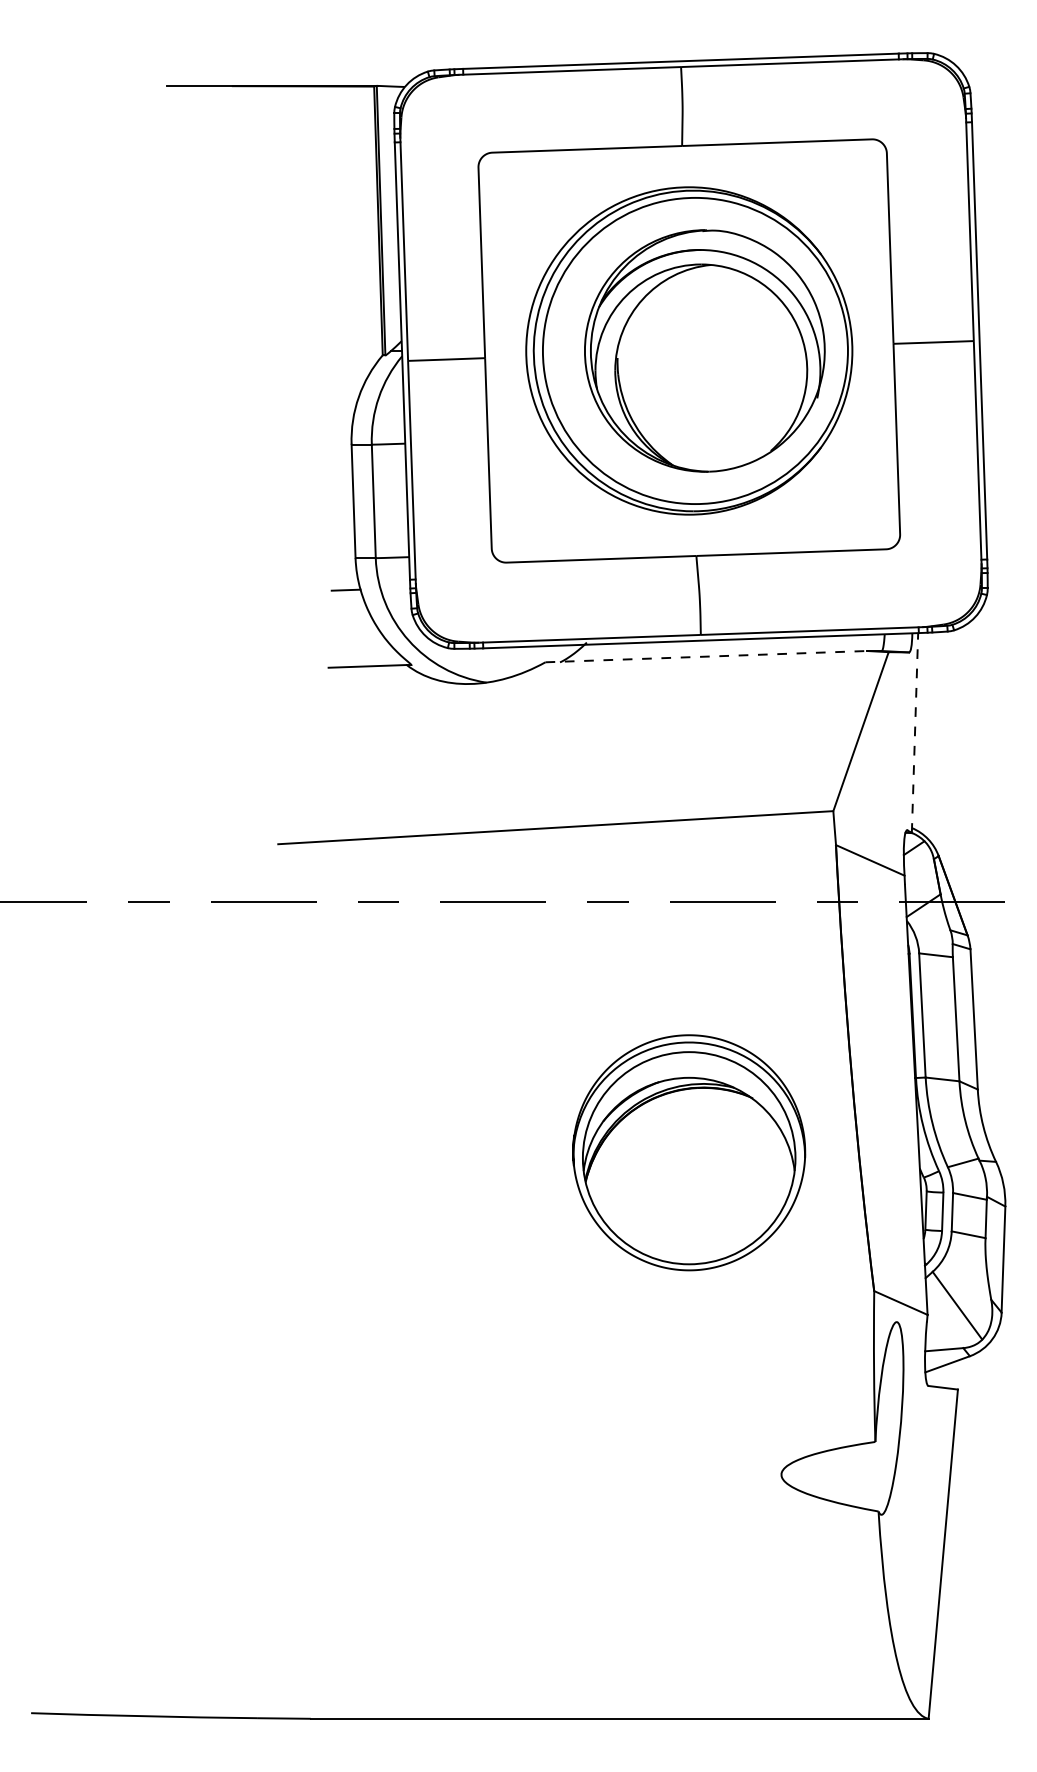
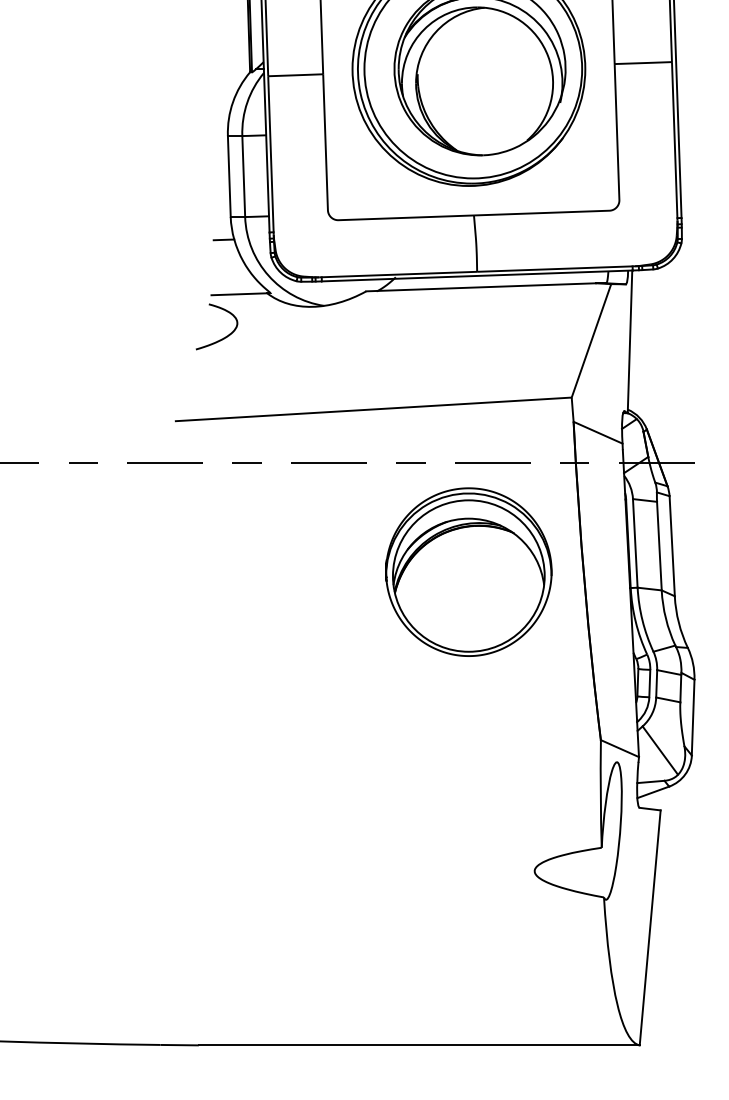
line: (706, 656) -> (481, 287), dashed -> solid
curve: (343, 728) -> (222, 338), added
line: (915, 732) -> (630, 341), dashed -> solid
part: (689, 1152) -> (469, 571), moved

